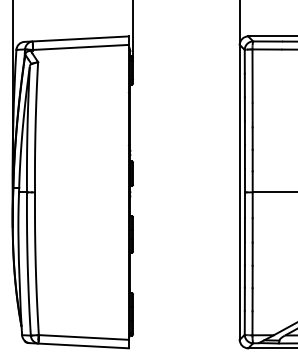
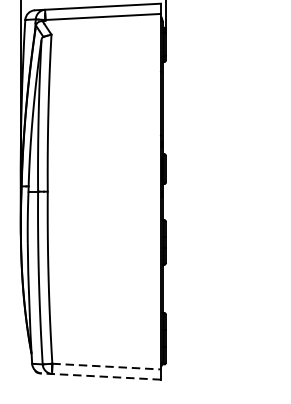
line: (84, 337) -> (107, 366), solid -> dashed
line: (78, 345) -> (100, 376), solid -> dashed

